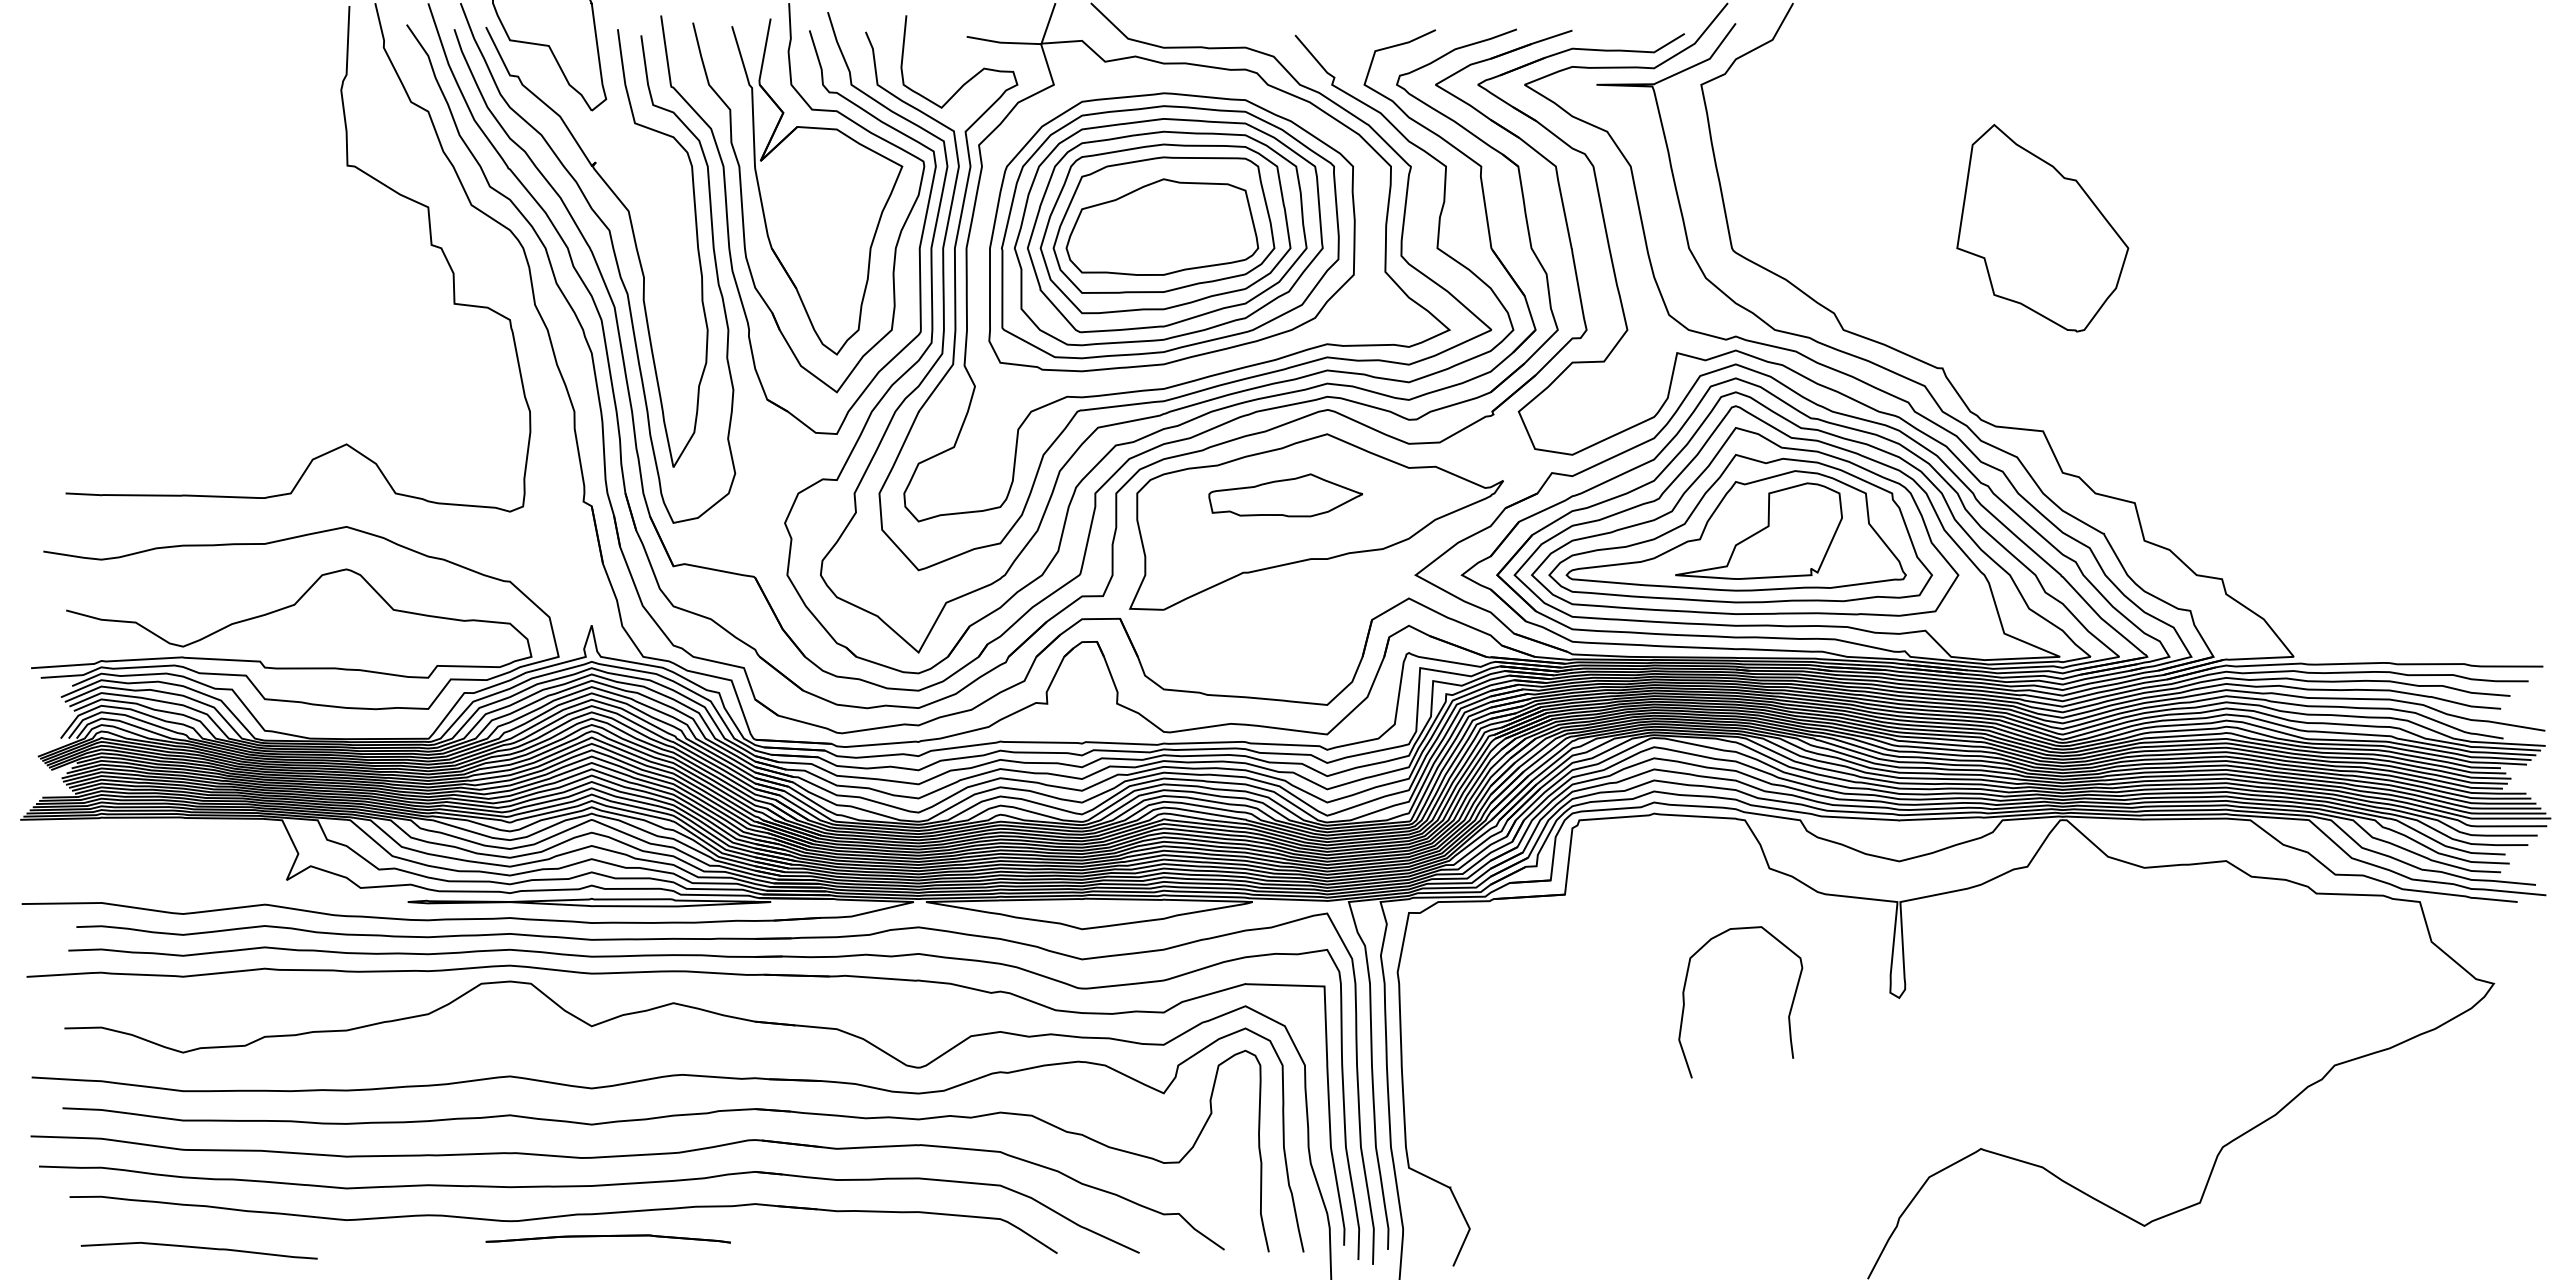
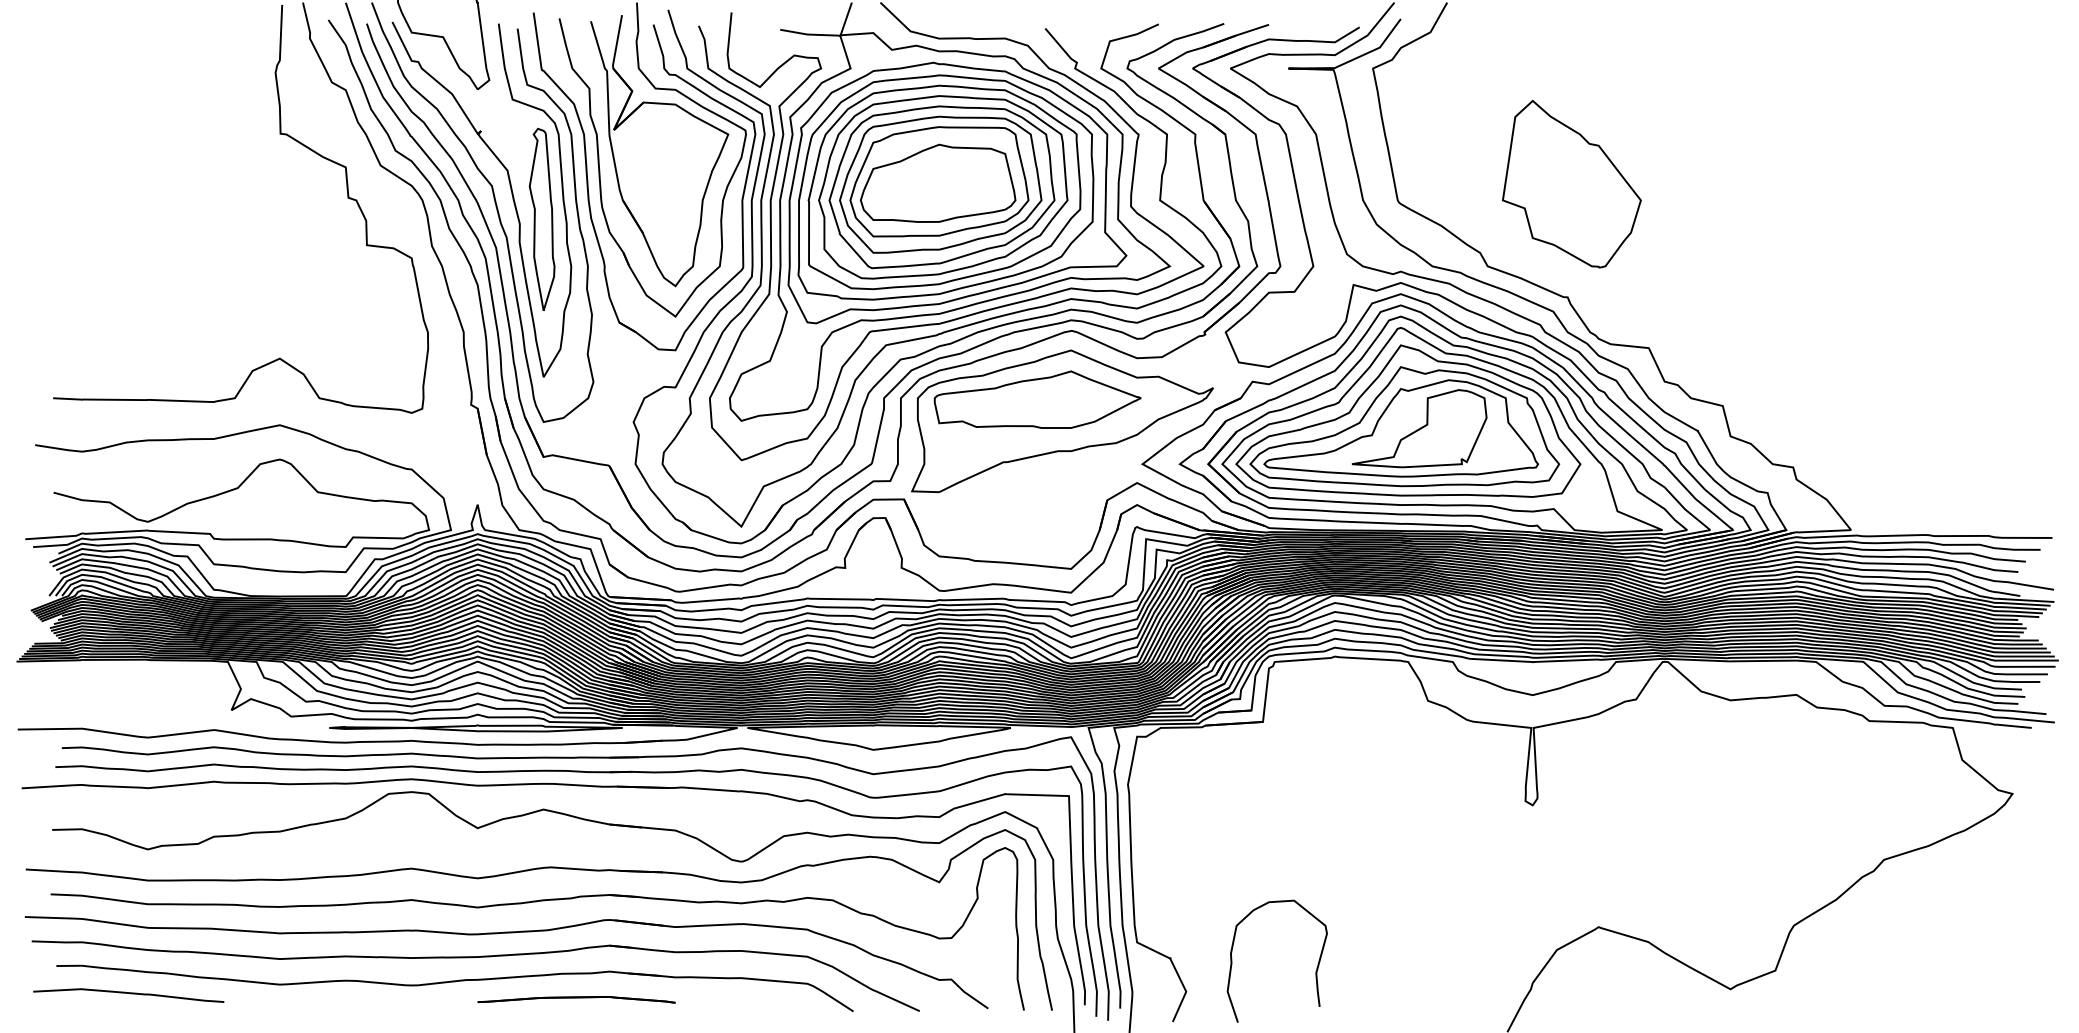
part: (2042, 227) -> (1571, 183), moved
part: (1186, 238) -> (957, 192), added
part: (671, 271) -> (542, 219), added
part: (1285, 495) -> (1037, 399), size x1.67
curve: (1788, 1014) -> (1315, 971), moved
part: (607, 1238) -> (575, 999), moved
curve: (198, 1248) -> (128, 993), moved

